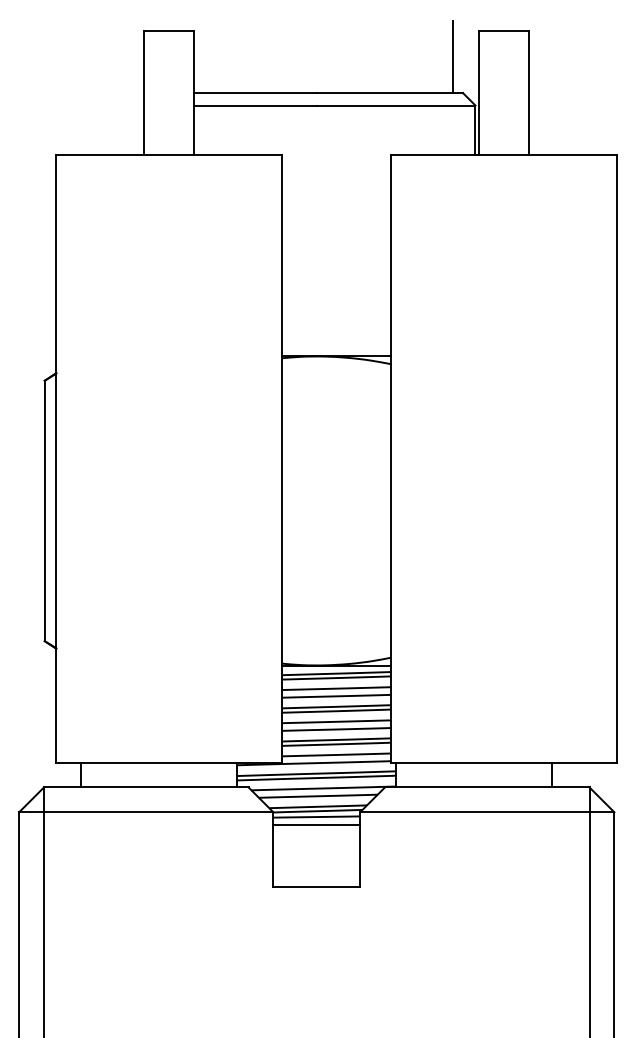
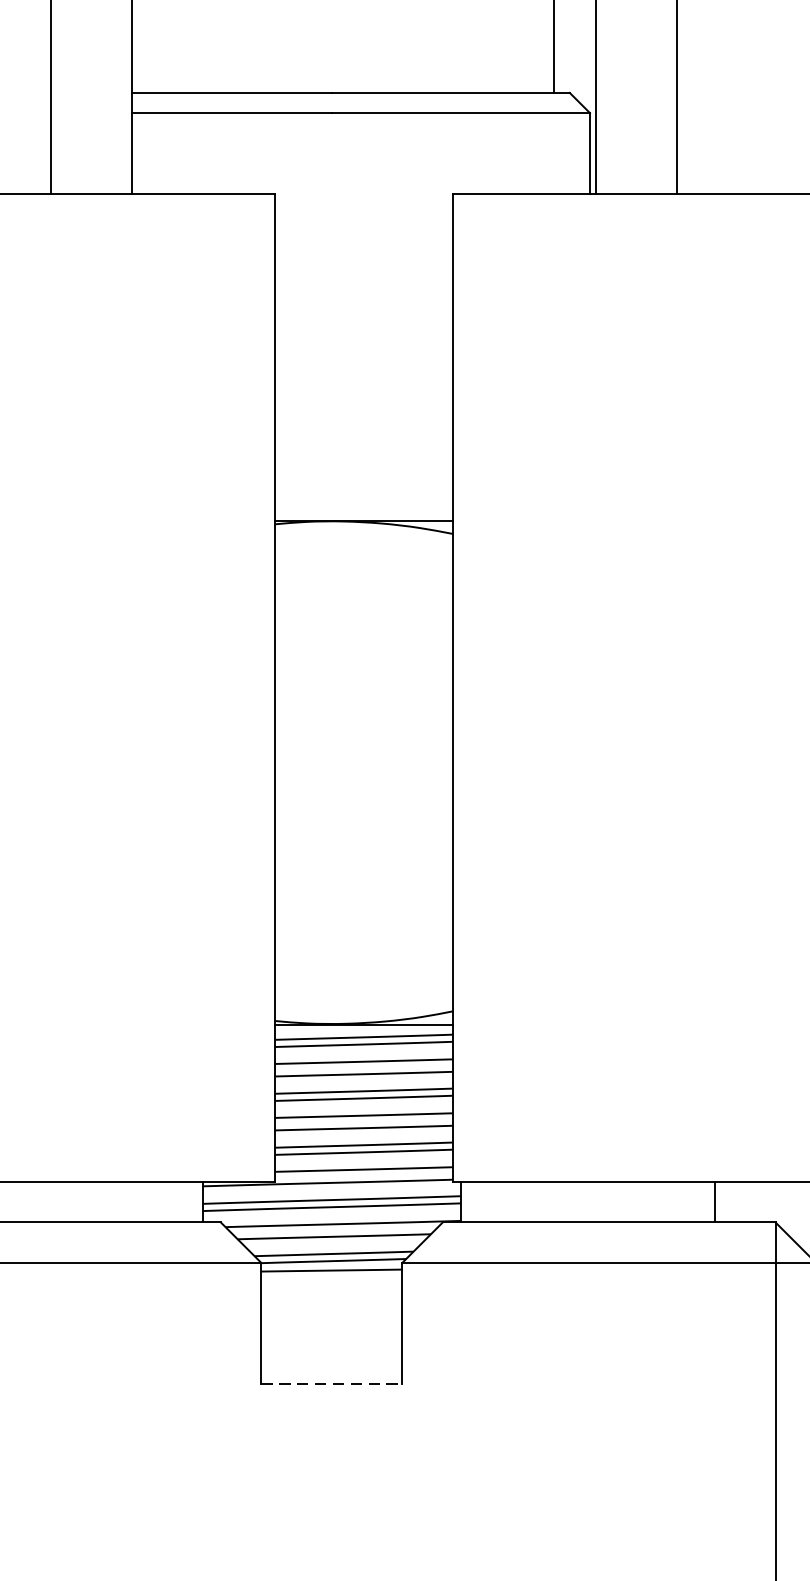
line: (316, 824) -> (331, 1282), removed
line: (317, 886) -> (333, 1383), solid -> dashed

